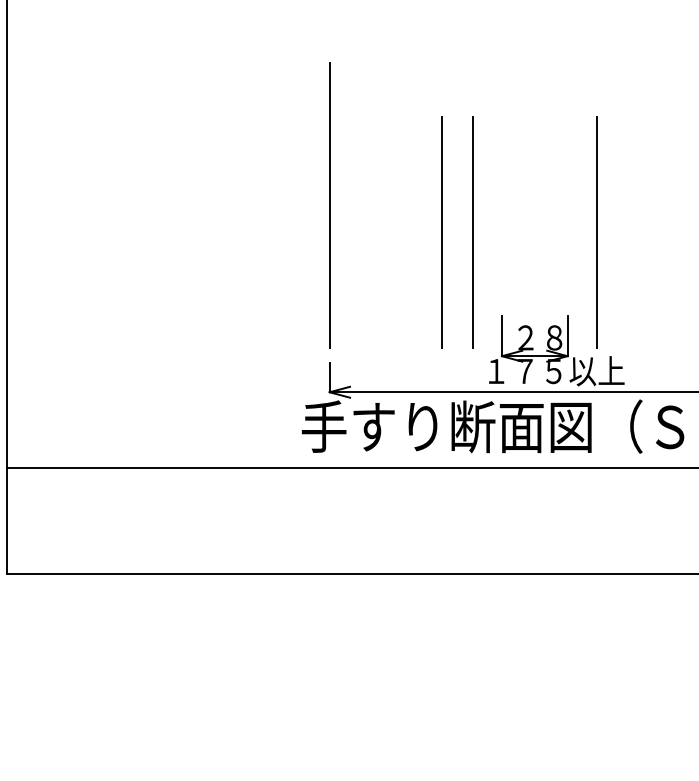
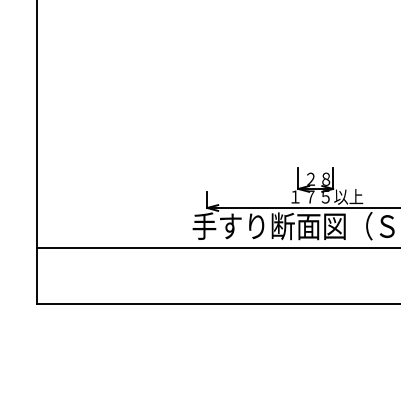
line: (329, 205) -> (207, 109), removed
line: (441, 232) -> (266, 123), removed
line: (471, 232) -> (282, 123), removed
line: (596, 232) -> (348, 123), removed

